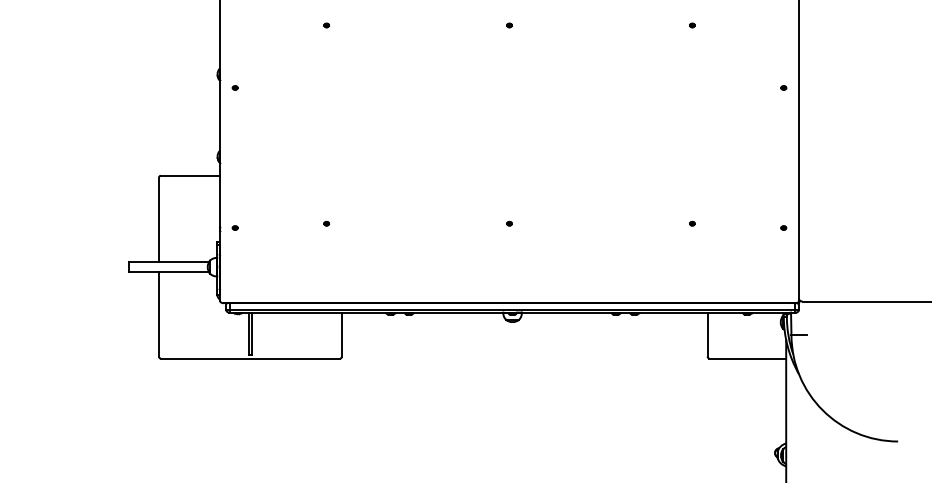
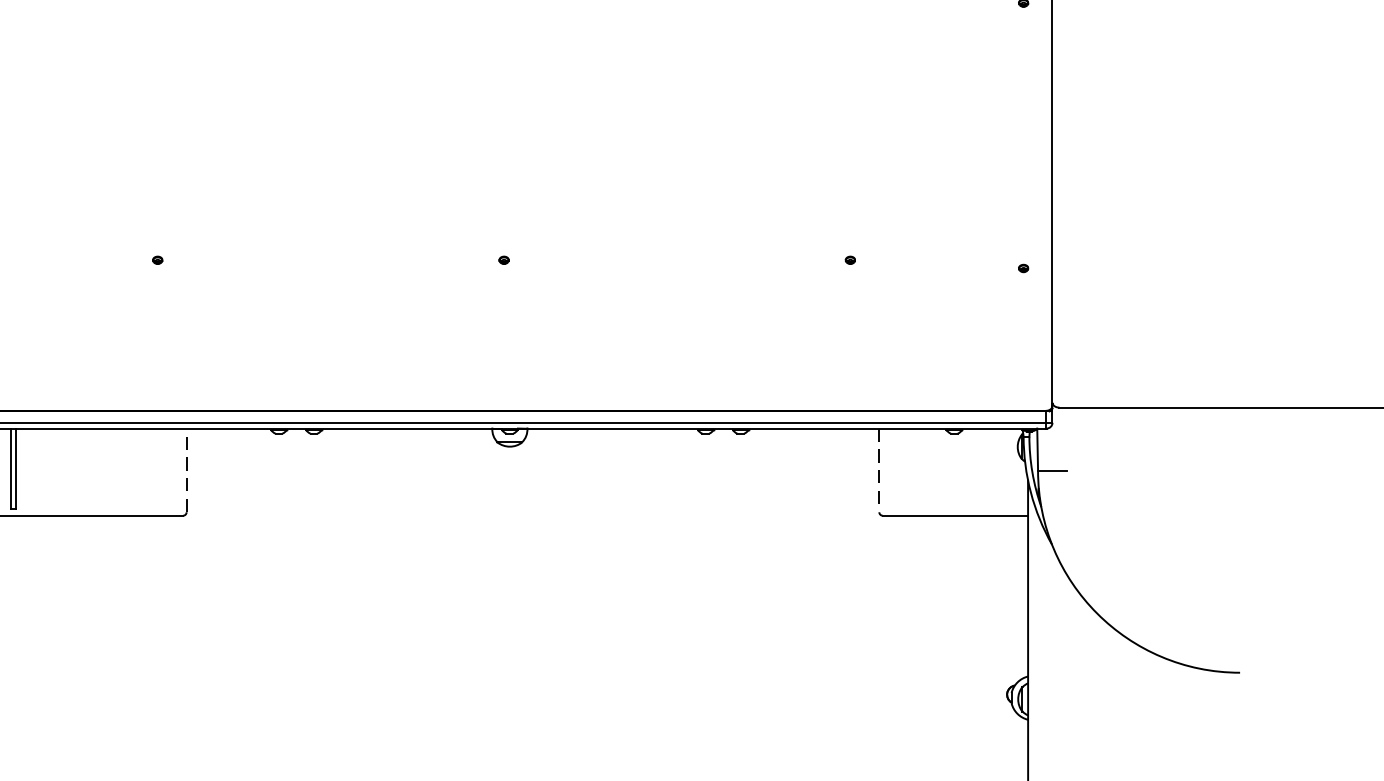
line: (341, 334) -> (185, 470), solid -> dashed
line: (707, 335) -> (879, 471), solid -> dashed

